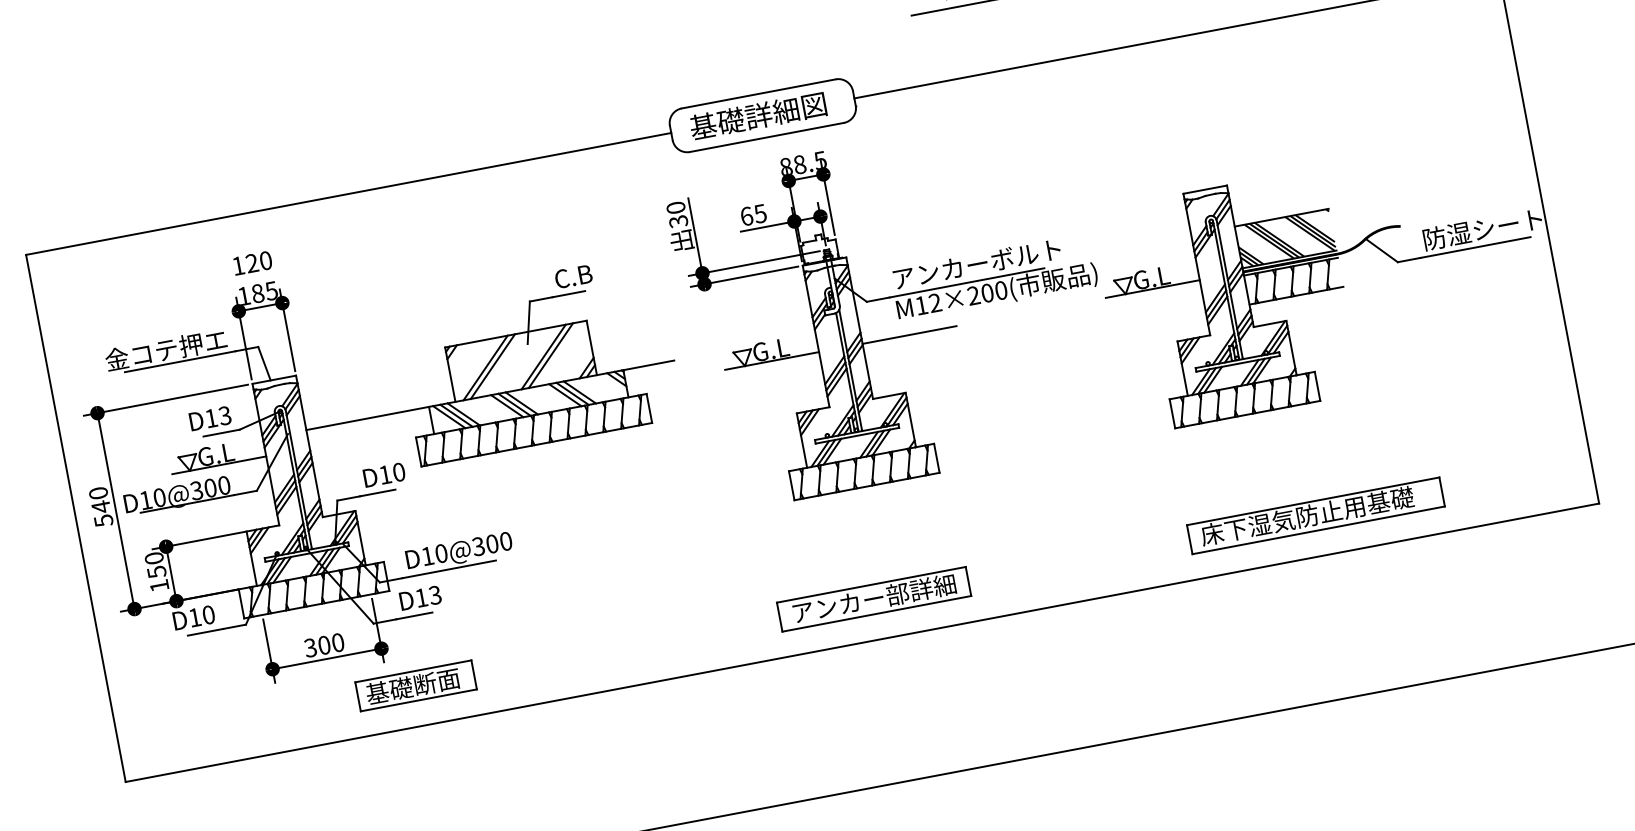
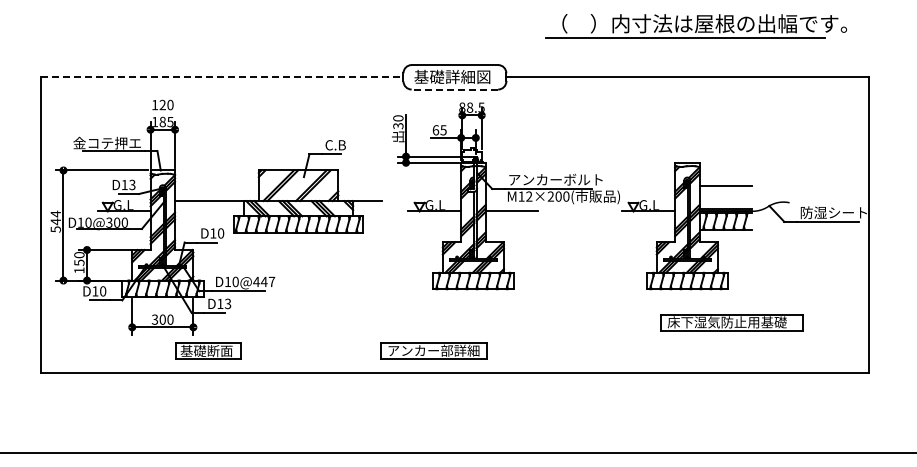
line: (766, 137) -> (454, 89), solid -> dashed
line: (349, 194) -> (222, 77), solid -> dashed
hatch: (1284, 238) -> (725, 197), removed
text: (97, 492) -> (55, 213), 540 -> 544
part: (1314, 514) -> (731, 322), moved
text: (492, 543) -> (264, 281), D10@300 -> D10@447
part: (873, 598) -> (433, 350), moved

